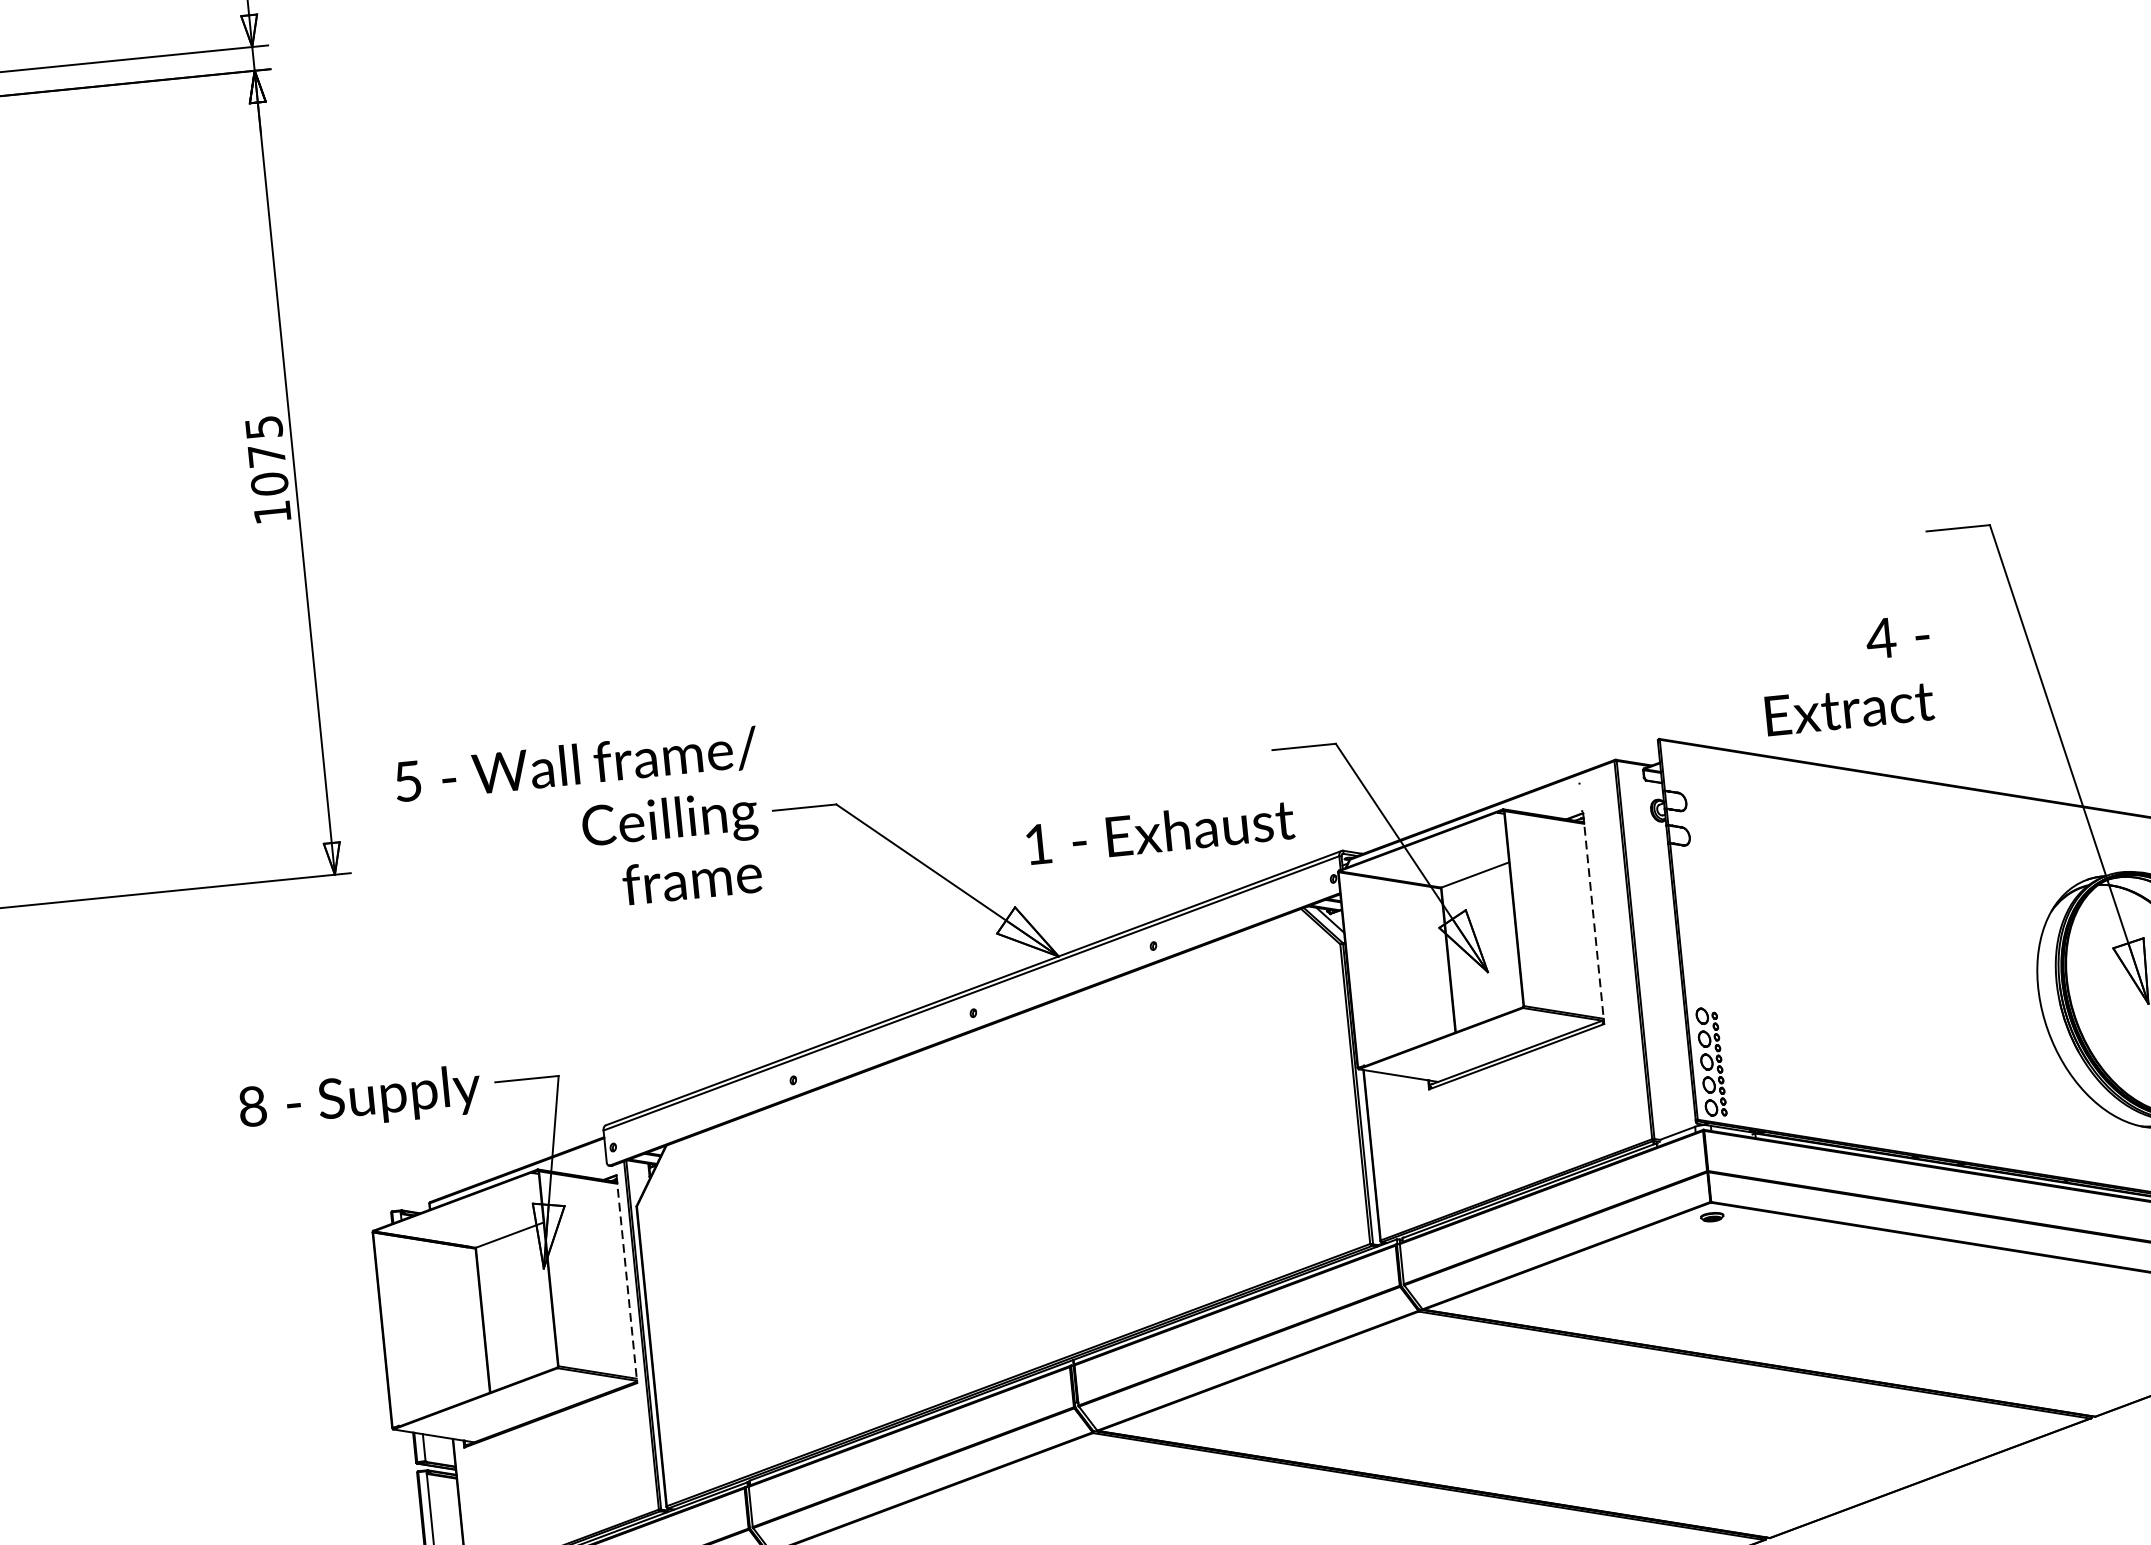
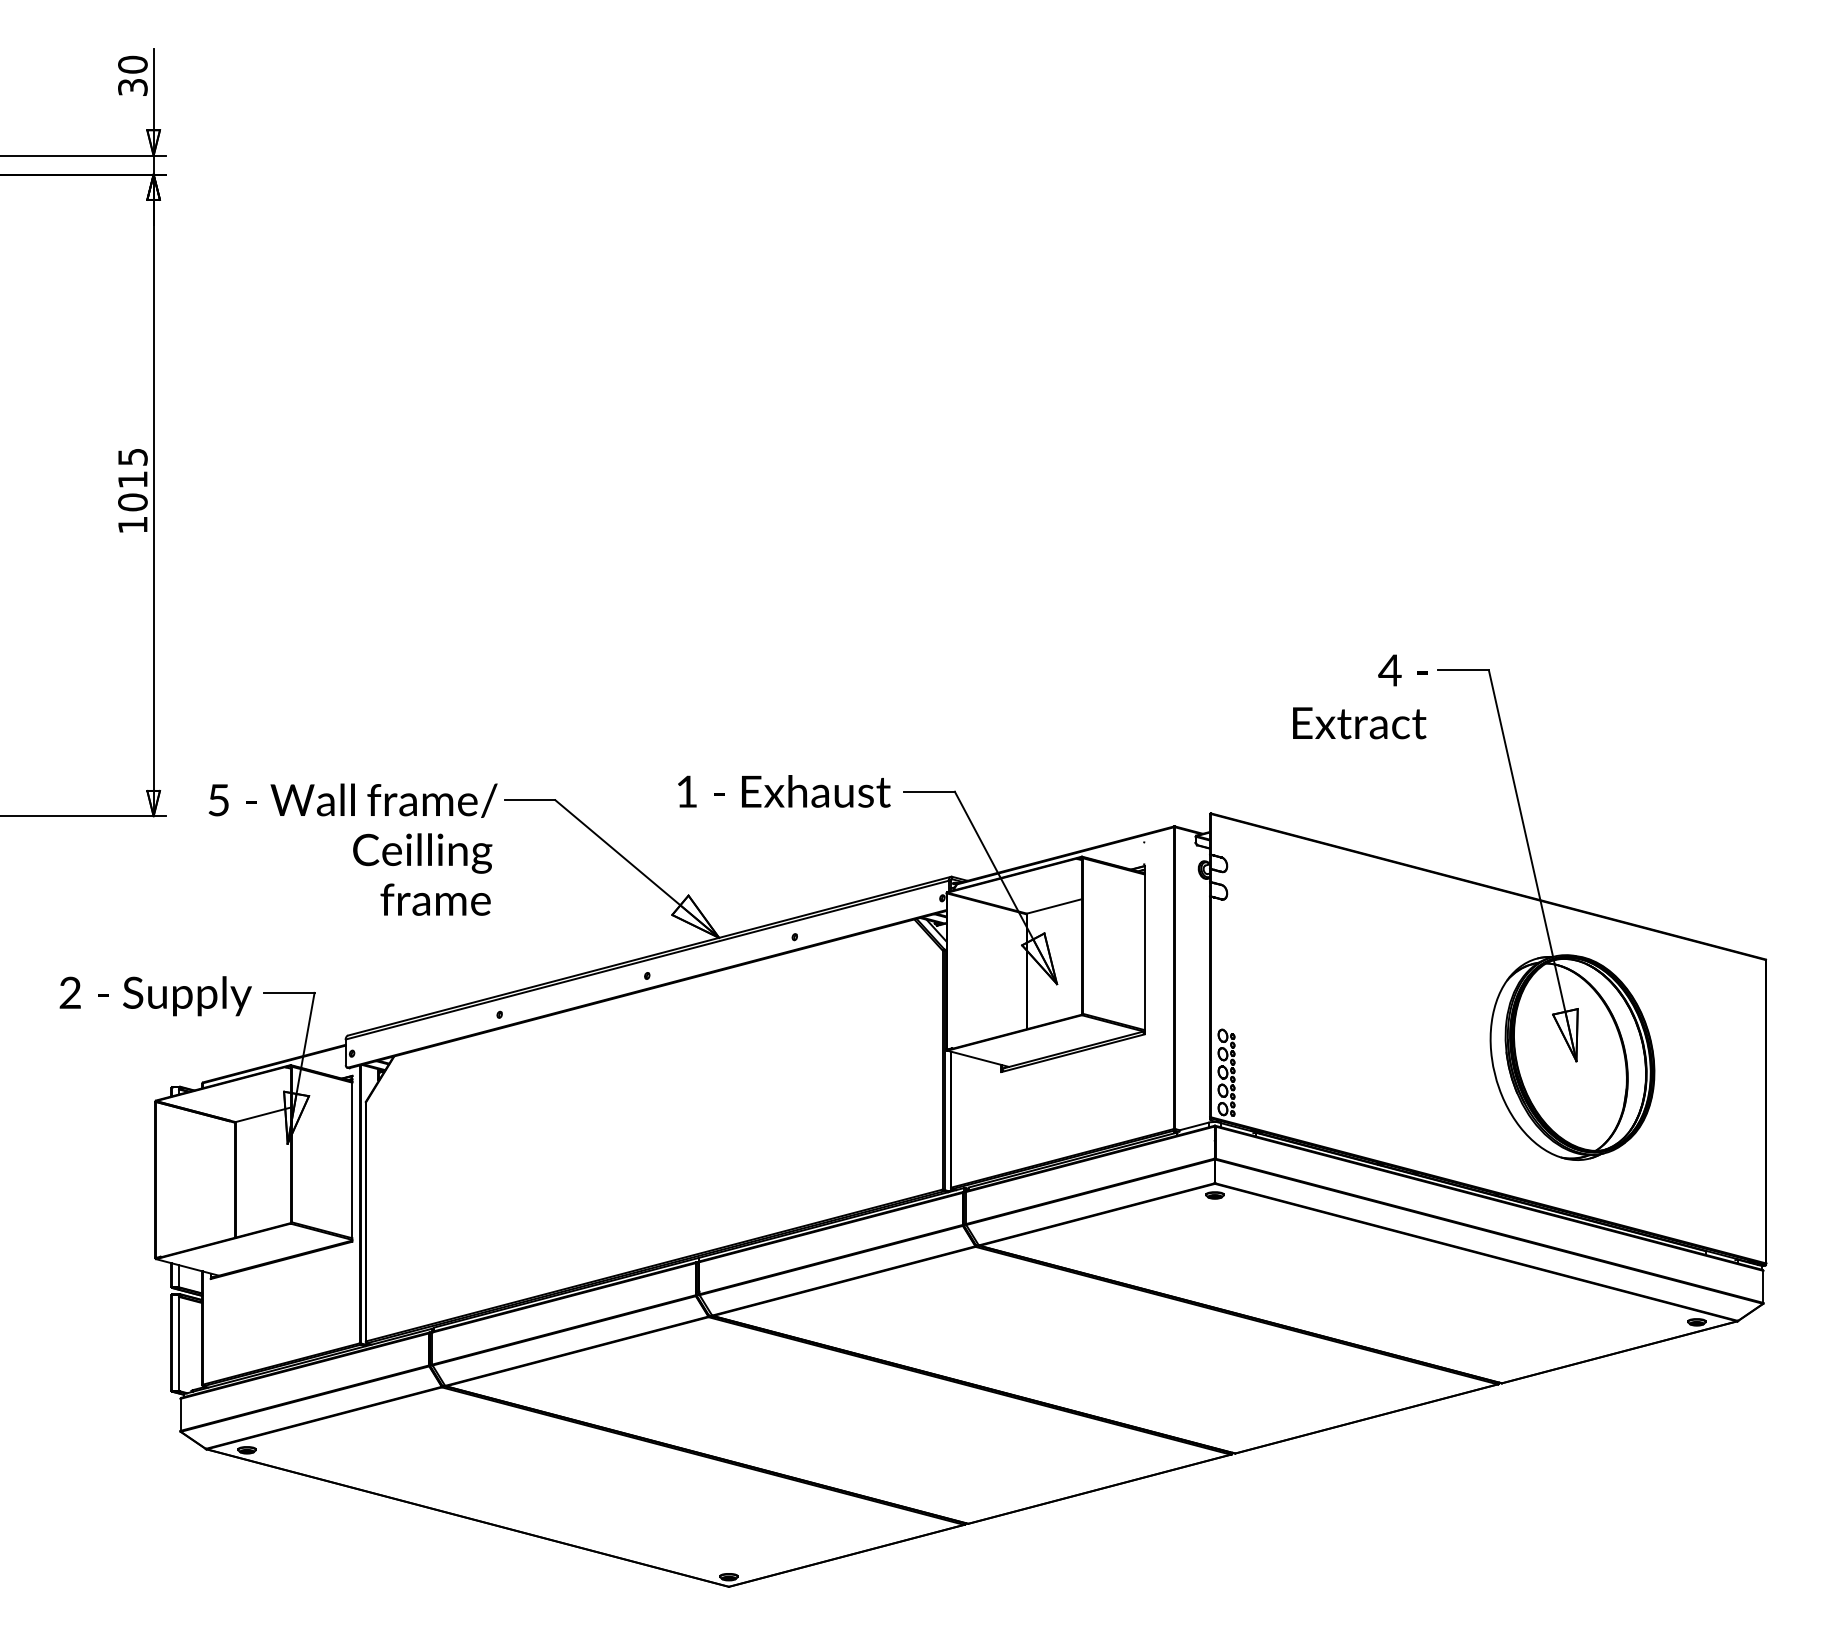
text: (266, 455) -> (132, 479), 1075 -> 1015
text: (1847, 674) -> (1360, 696), moved
text: (581, 826) -> (352, 849), moved
text: (1160, 831) -> (784, 791), moved
line: (1593, 919) -> (1144, 950), dashed -> solid
text: (251, 1107) -> (69, 993), 8 -> 2
line: (626, 1278) -> (352, 1158), dashed -> solid

